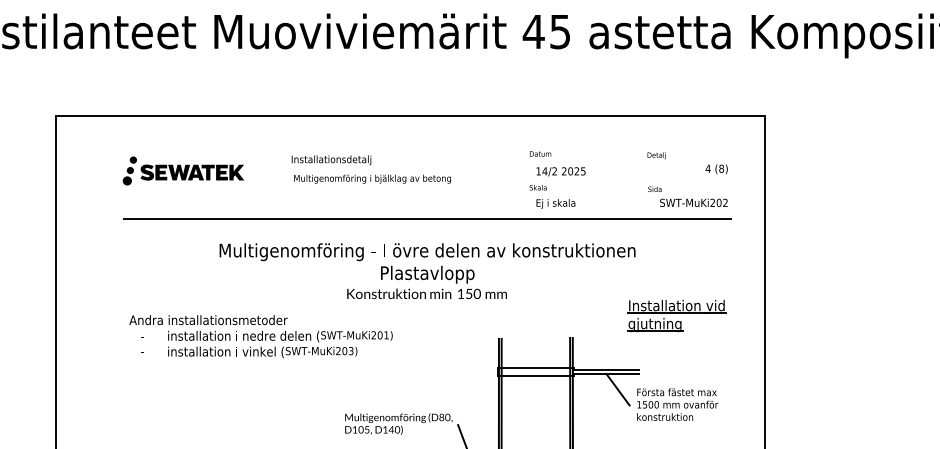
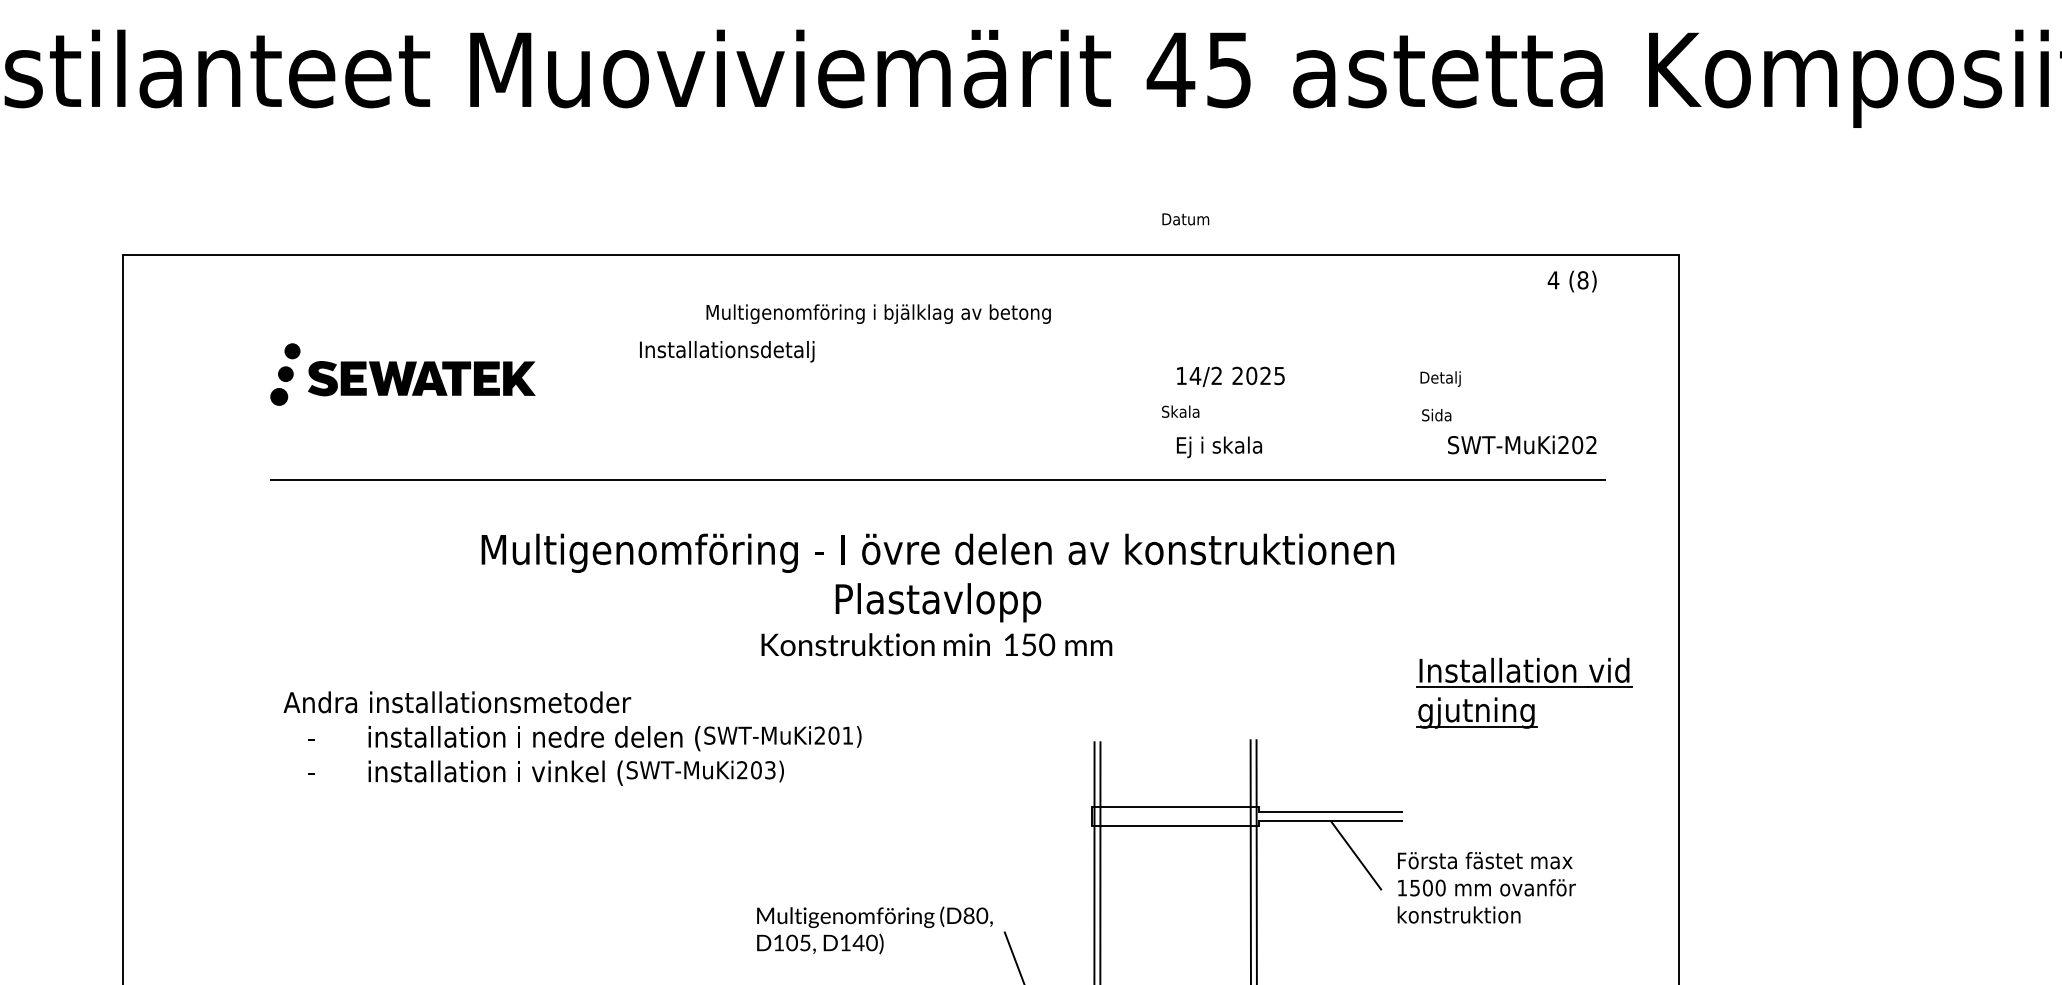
text: (540, 153) -> (1185, 218), moved
text: (656, 155) -> (1440, 378), moved
text: (716, 169) -> (1571, 281), moved
text: (372, 178) -> (878, 312), moved
part: (676, 315) -> (1523, 692), moved

